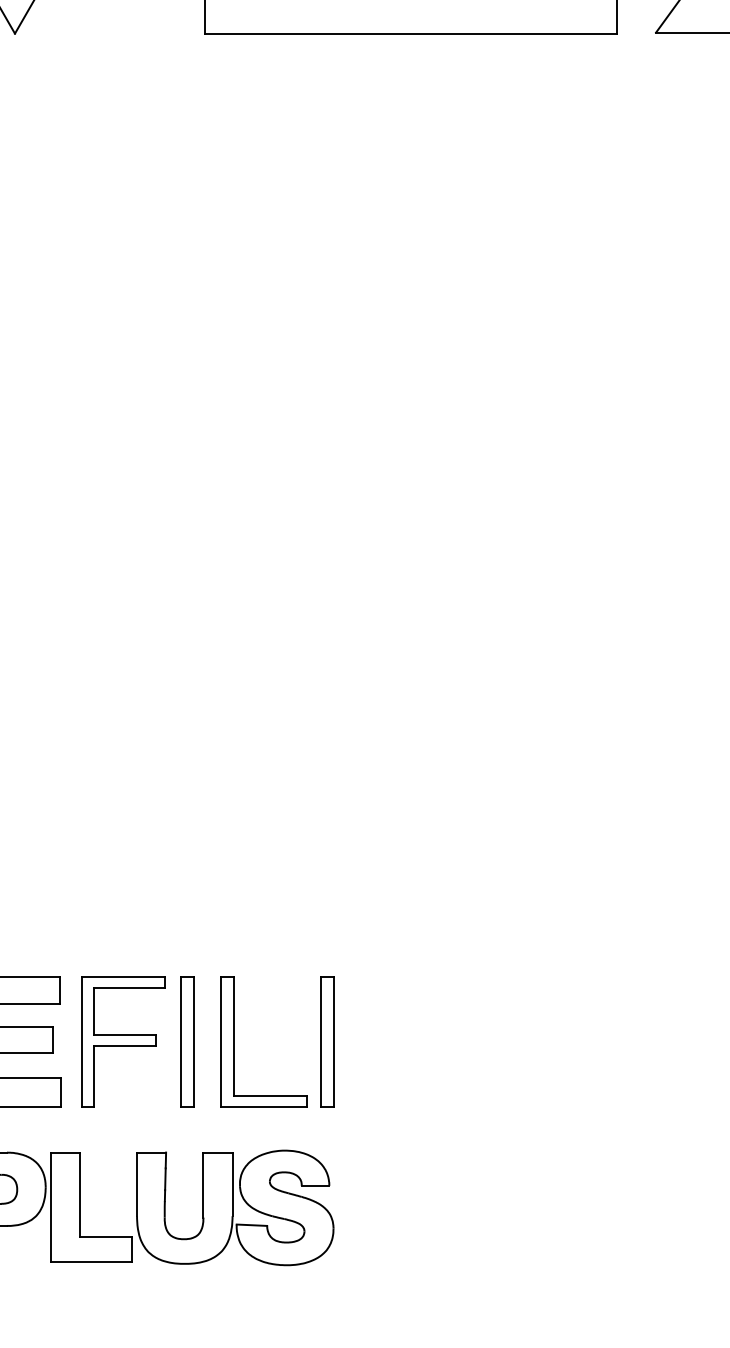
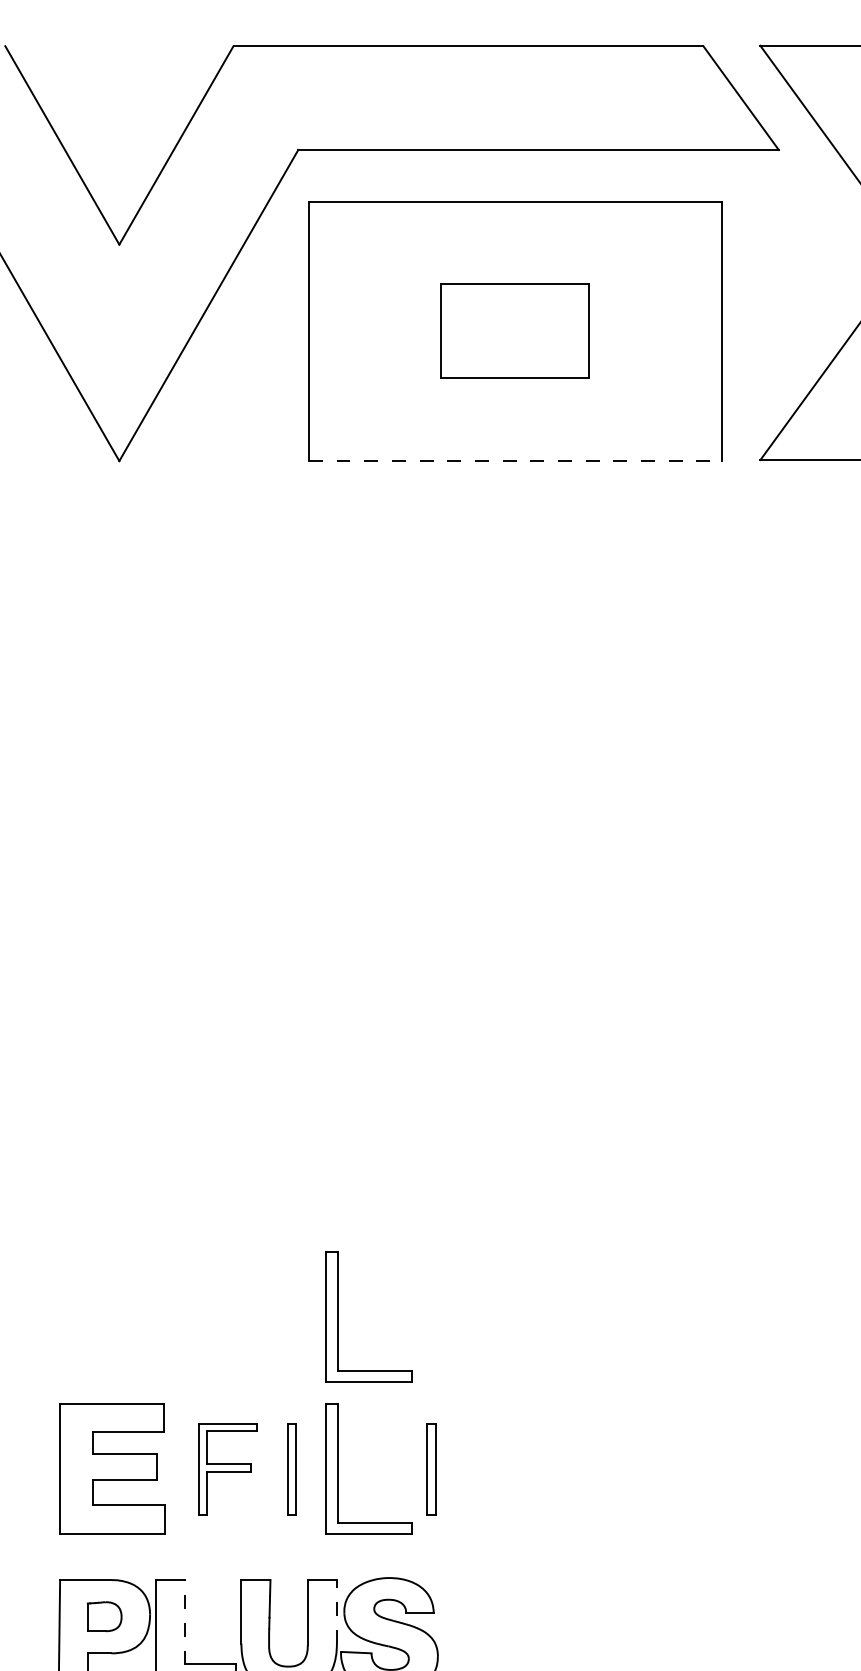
line: (411, 34) -> (515, 461), solid -> dashed
part: (234, 889) -> (338, 1316), added
part: (123, 1041) -> (227, 1468), size x0.7
part: (187, 1041) -> (291, 1468), size x0.7
part: (327, 1041) -> (431, 1468), size x0.7
line: (232, 1184) -> (336, 1611), solid -> dashed
line: (80, 1194) -> (184, 1621), solid -> dashed

